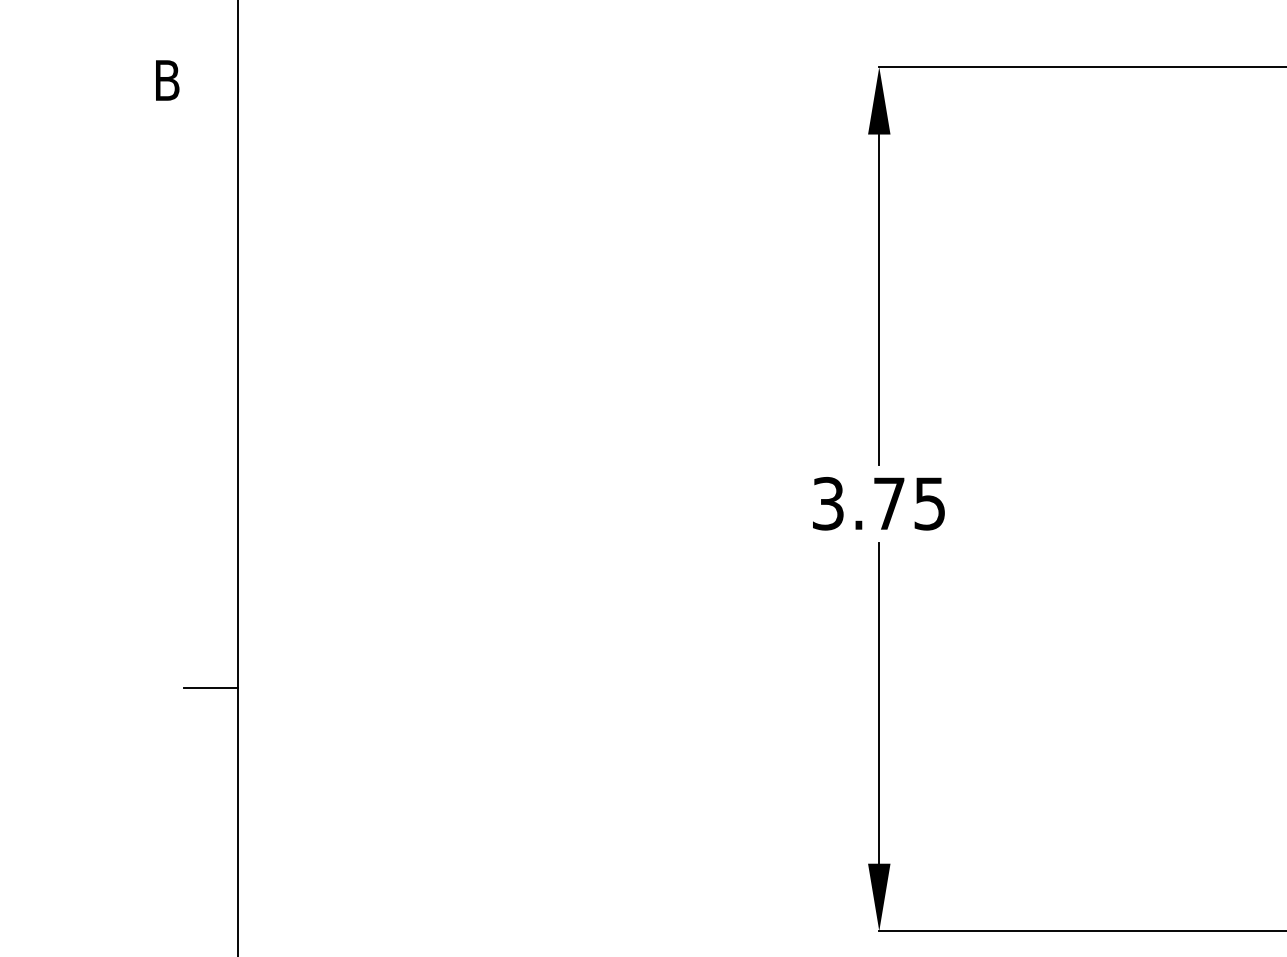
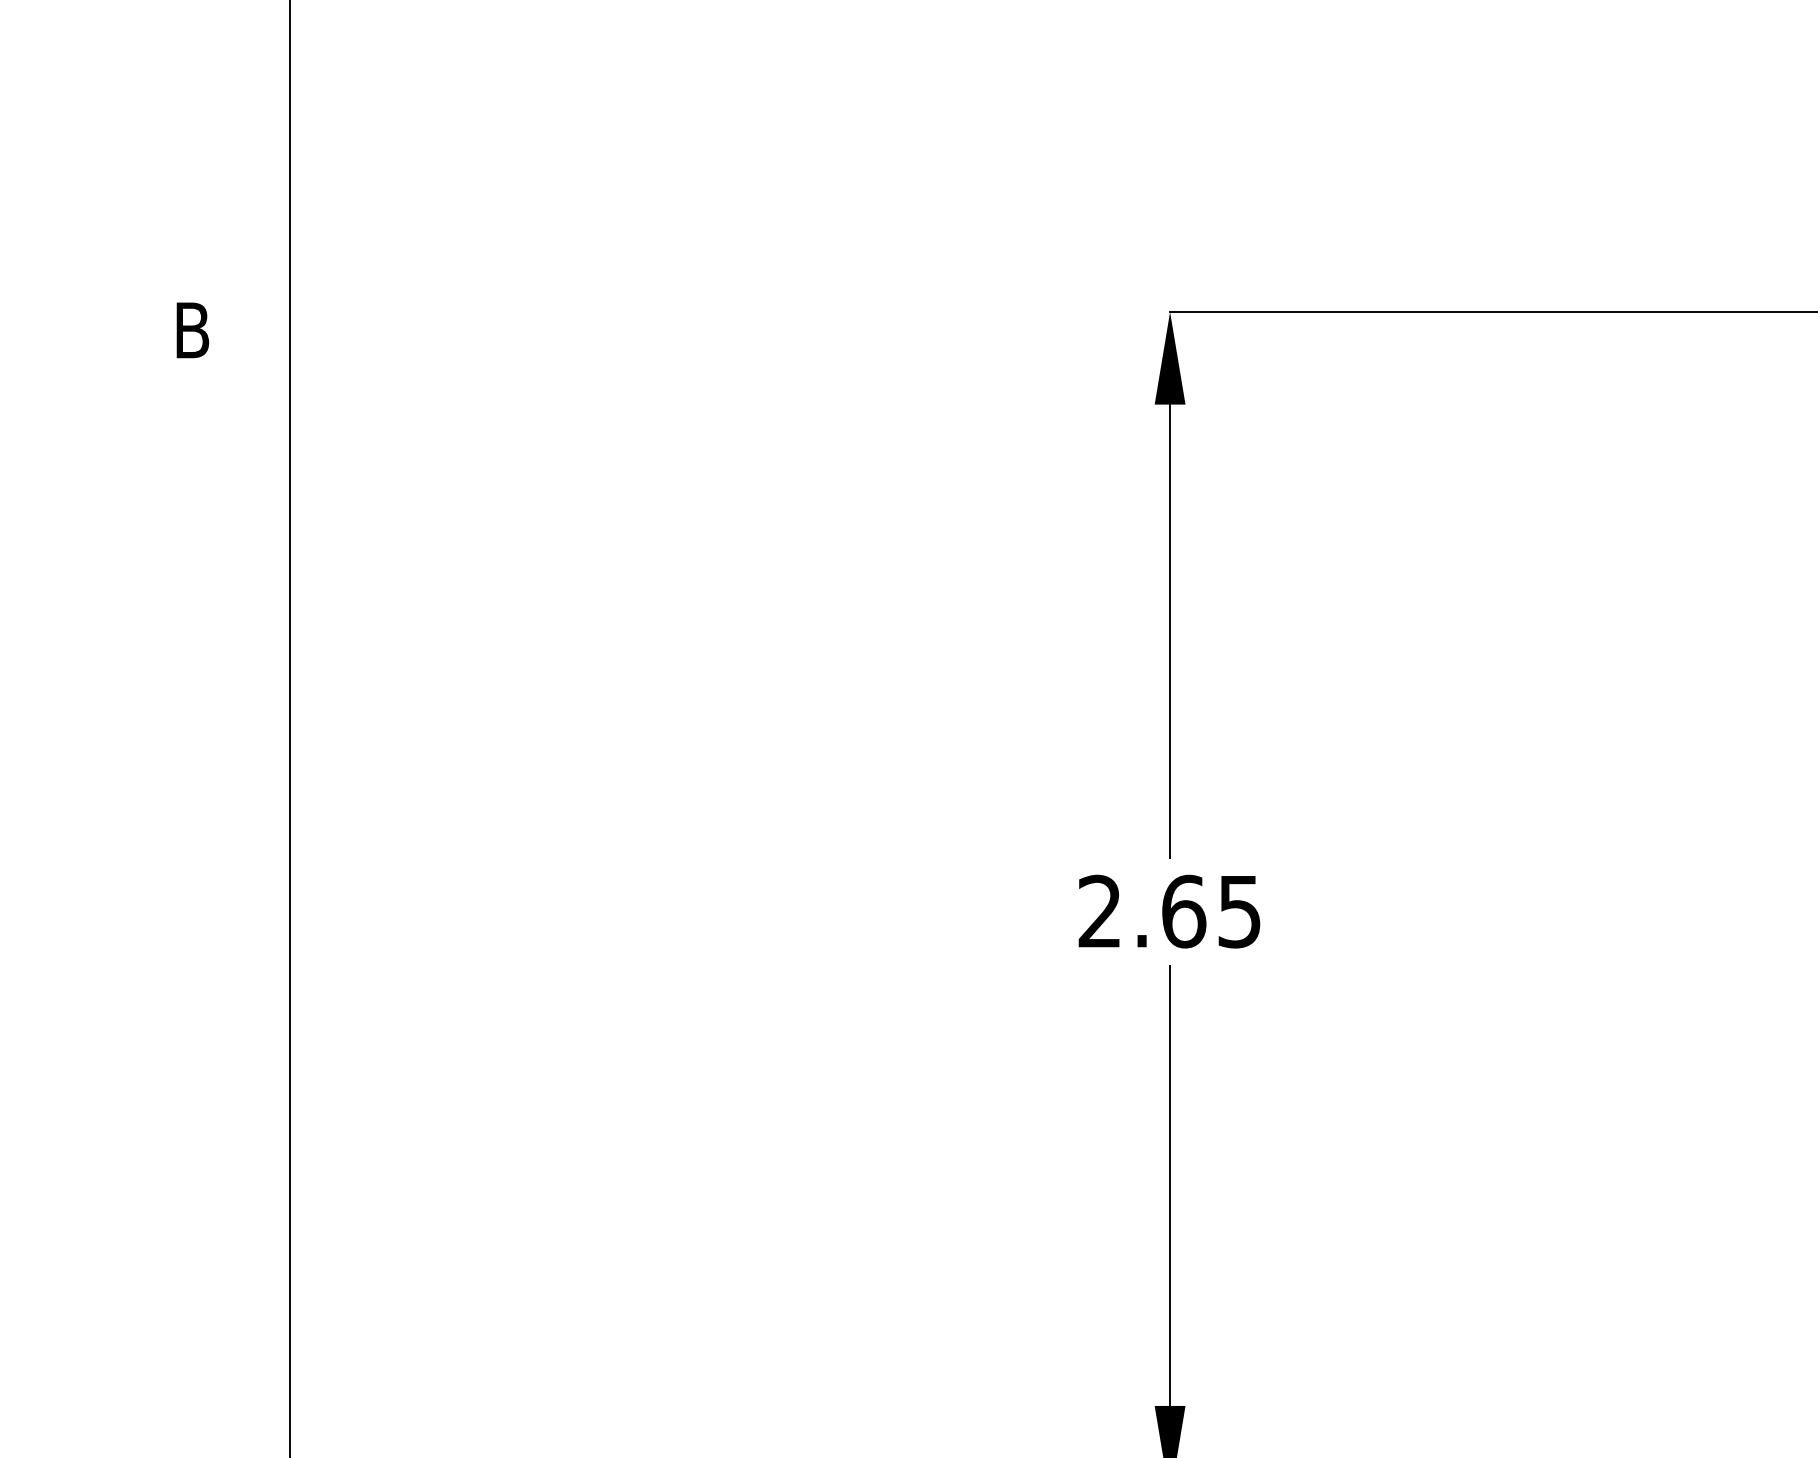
text: (859, 503) -> (1142, 911), 3.75 -> 2.65
line: (211, 687) -> (252, 1164), removed

